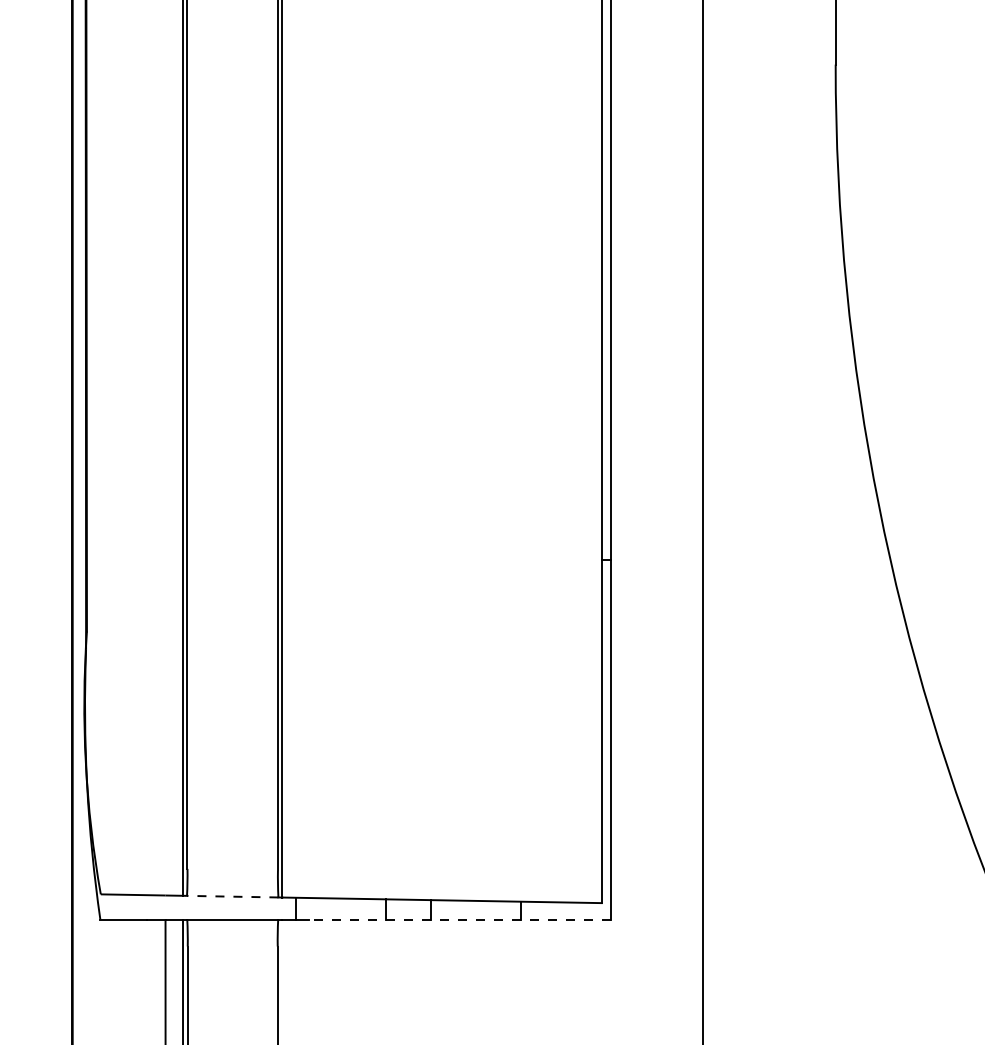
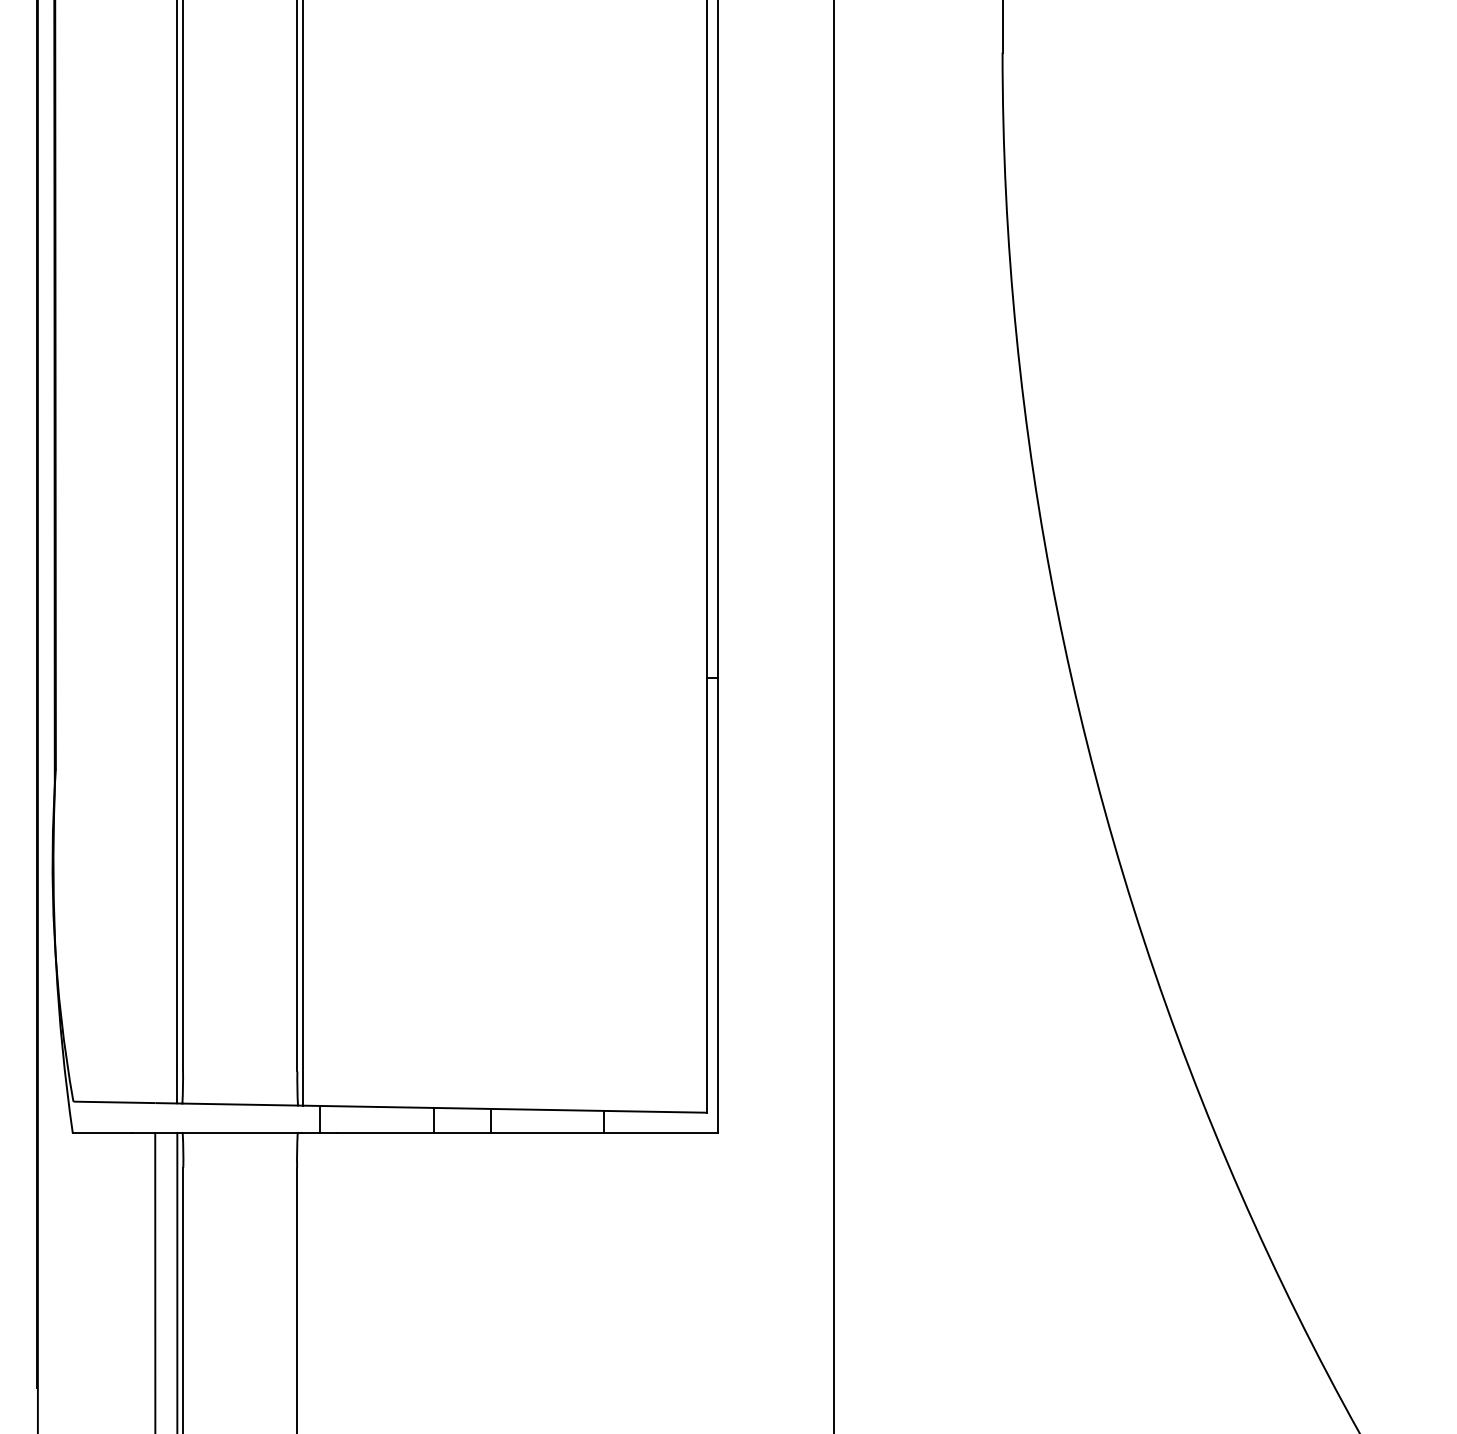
line: (232, 896) -> (240, 1104), dashed -> solid
line: (459, 919) -> (527, 1133), dashed -> solid

